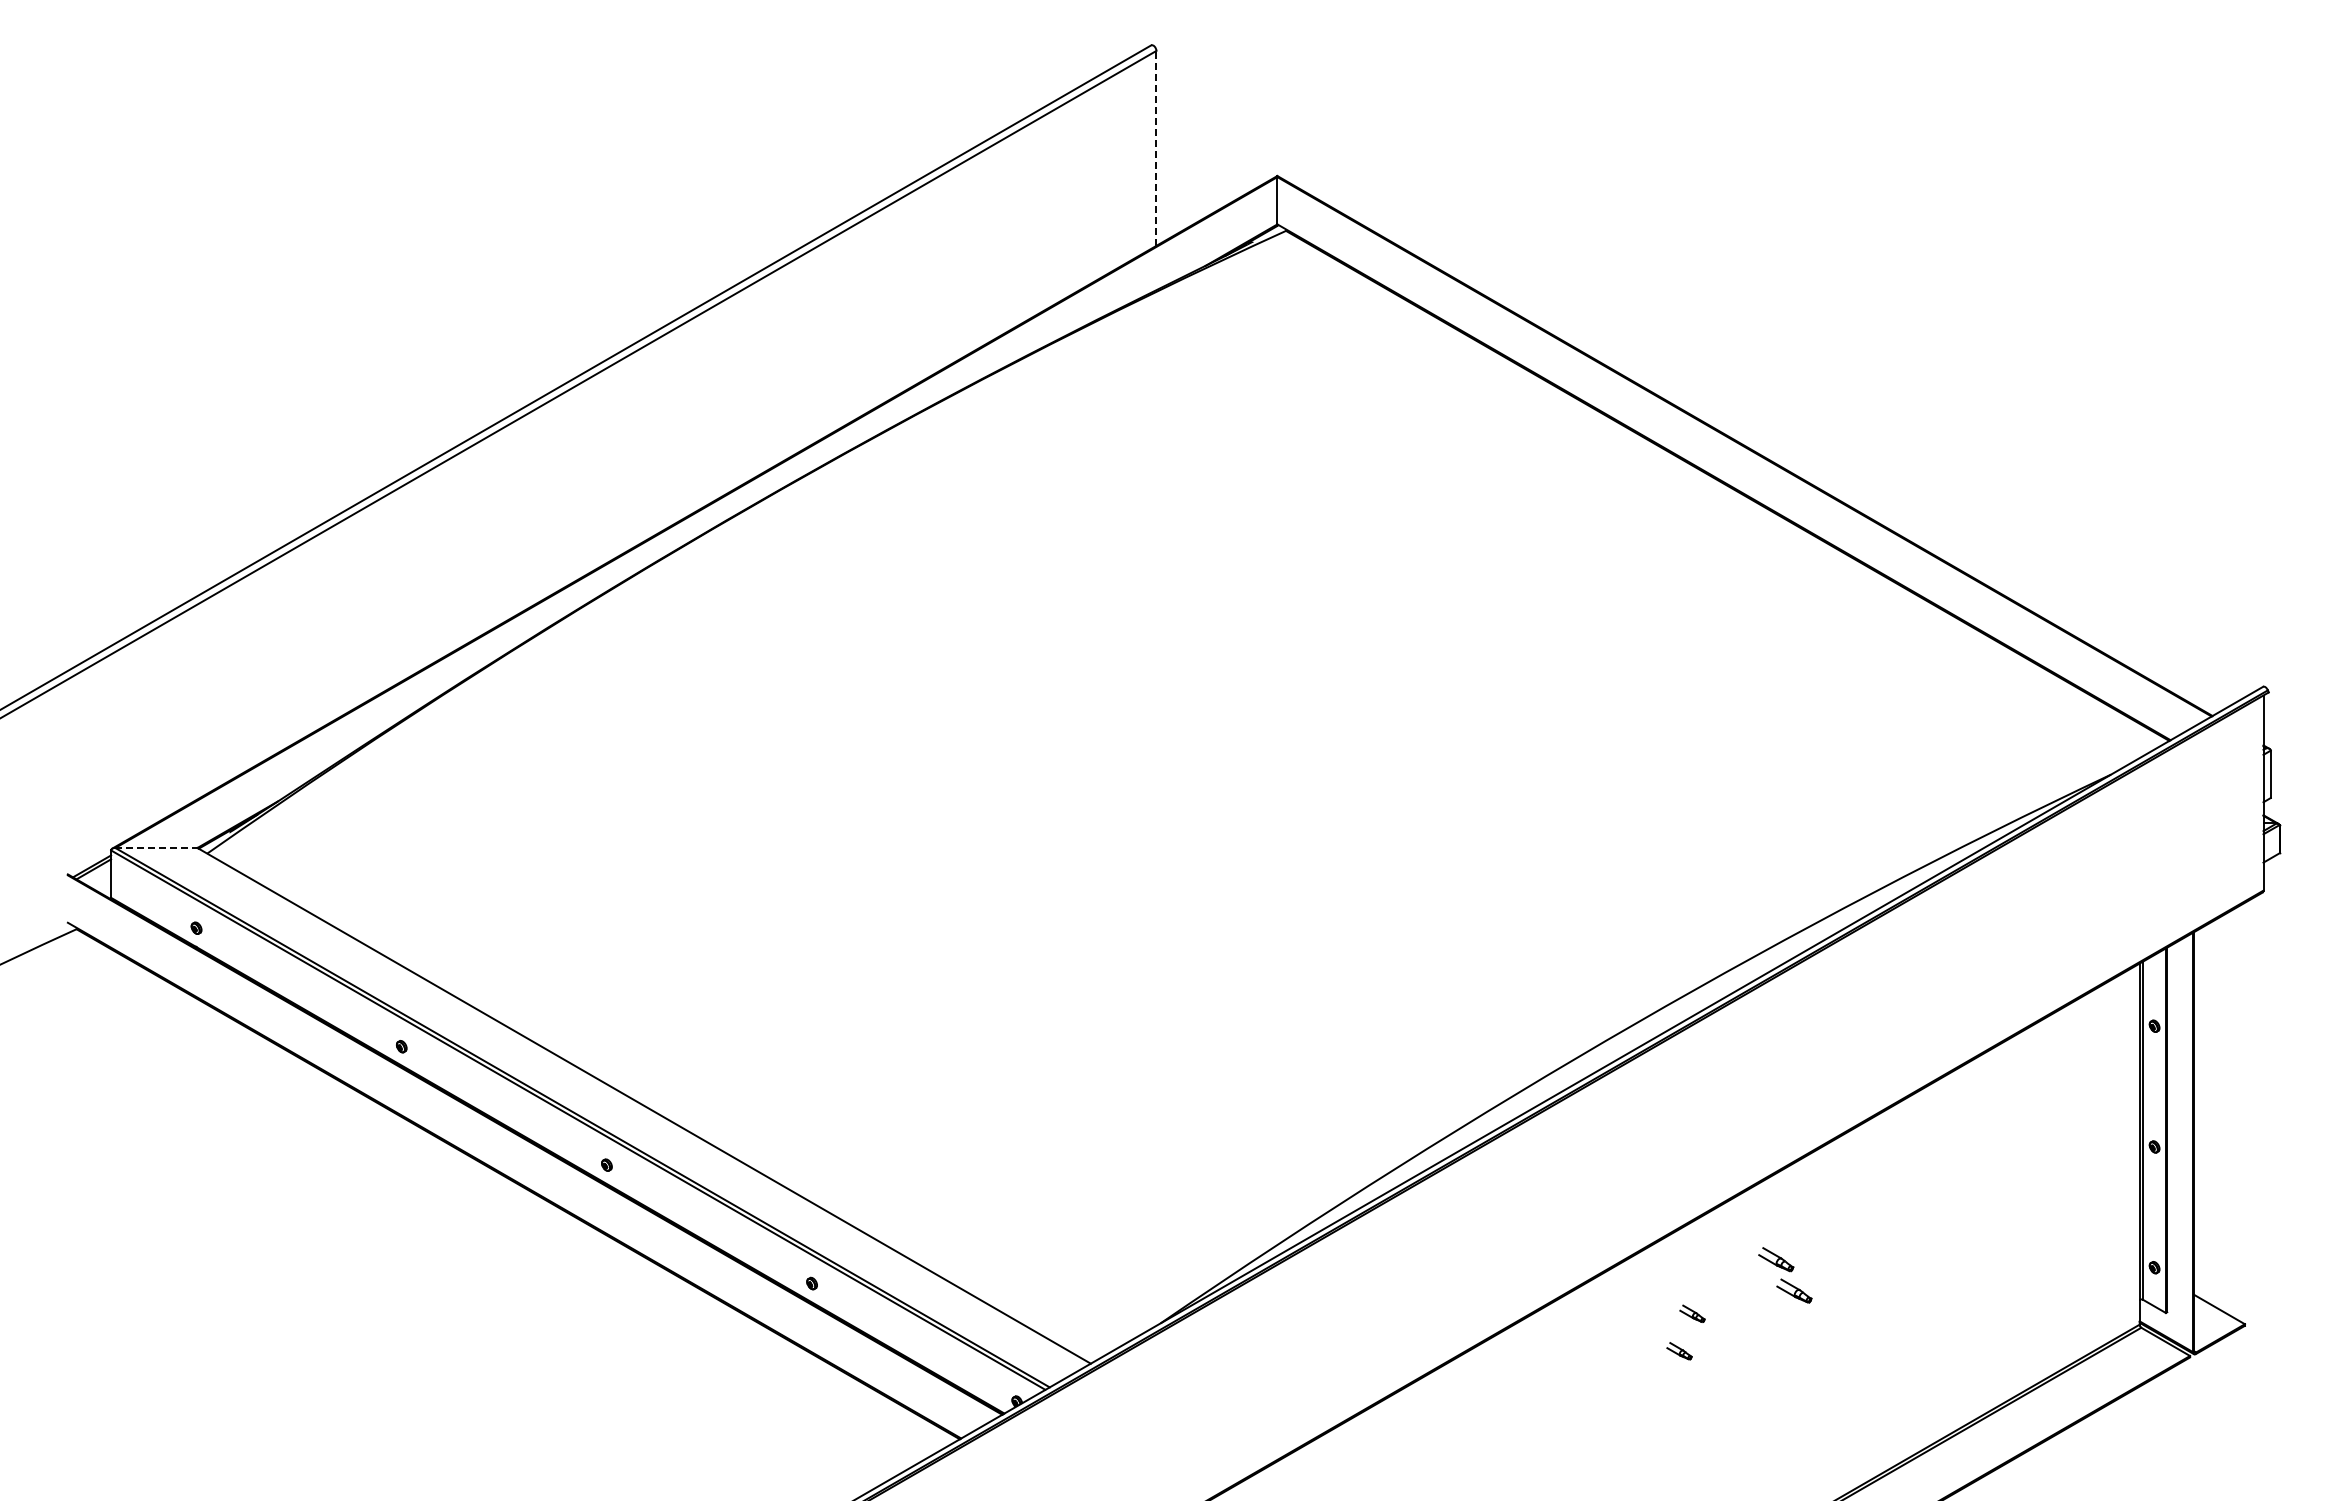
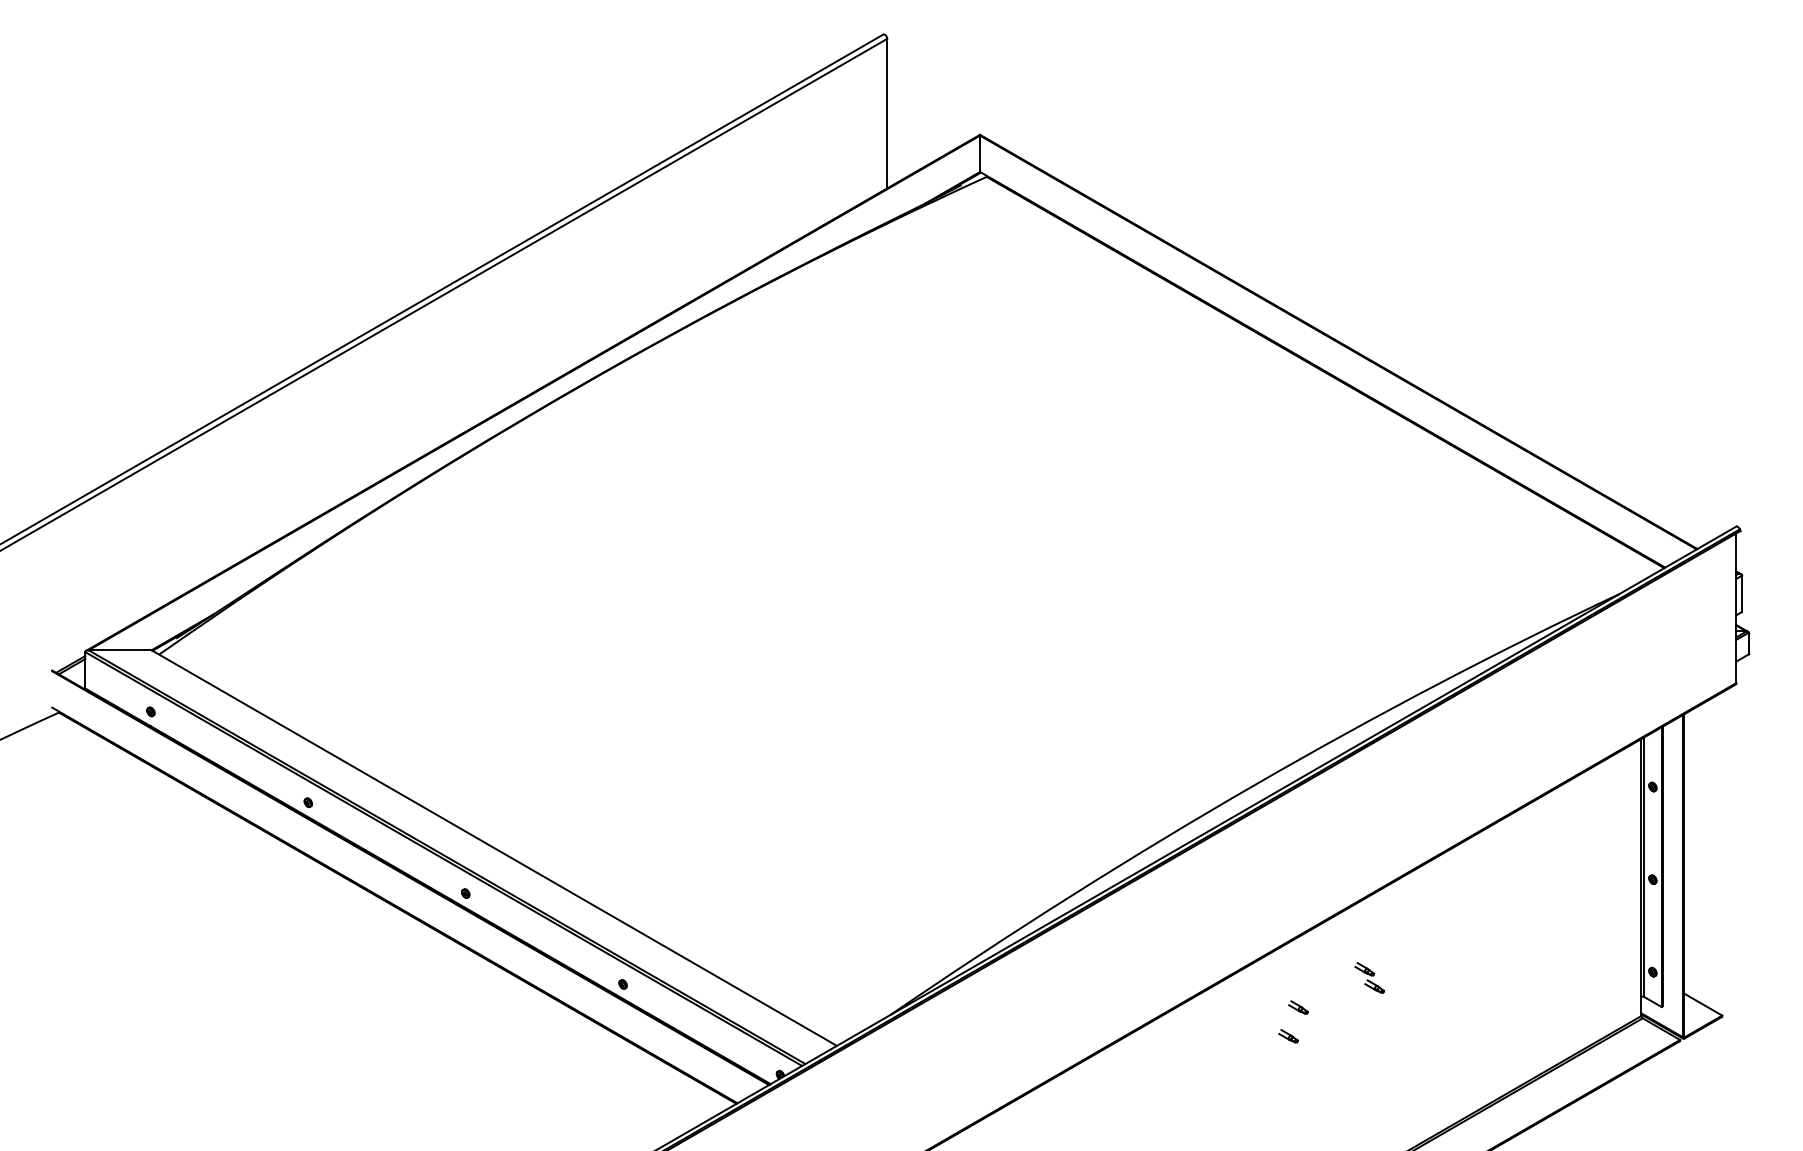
line: (1156, 147) -> (887, 112), dashed -> solid
line: (156, 847) -> (120, 649), dashed -> solid
part: (1785, 1274) -> (1369, 977), size x0.71

